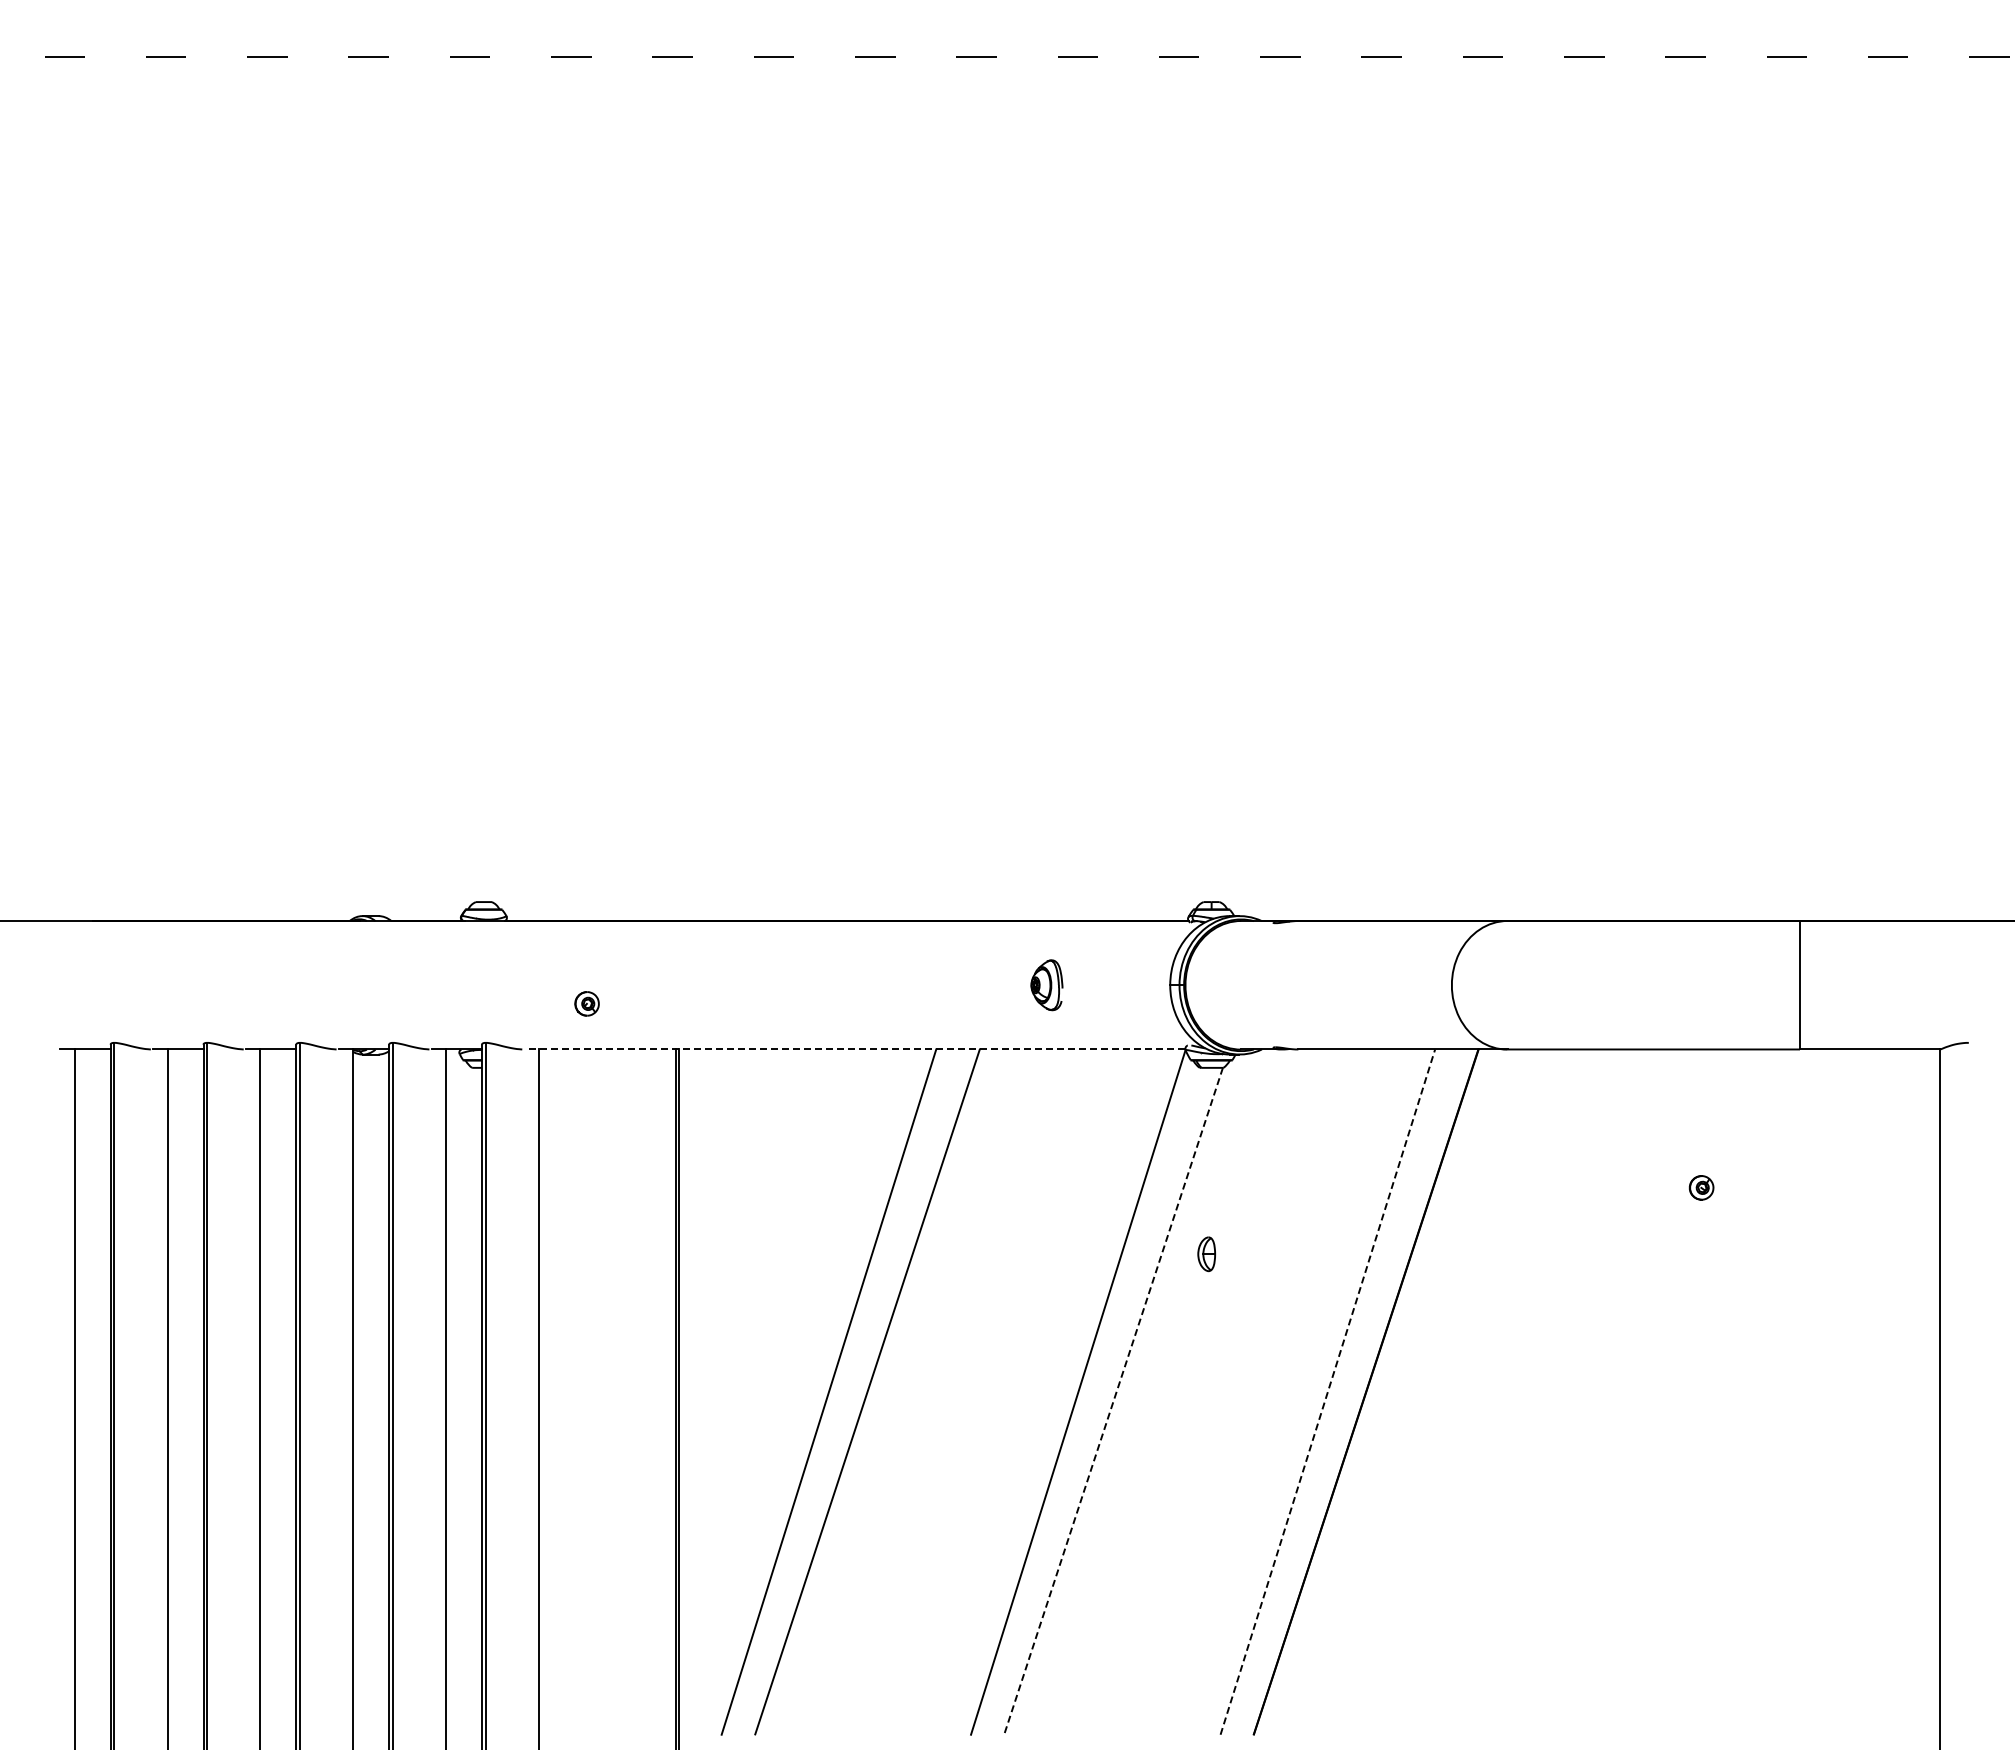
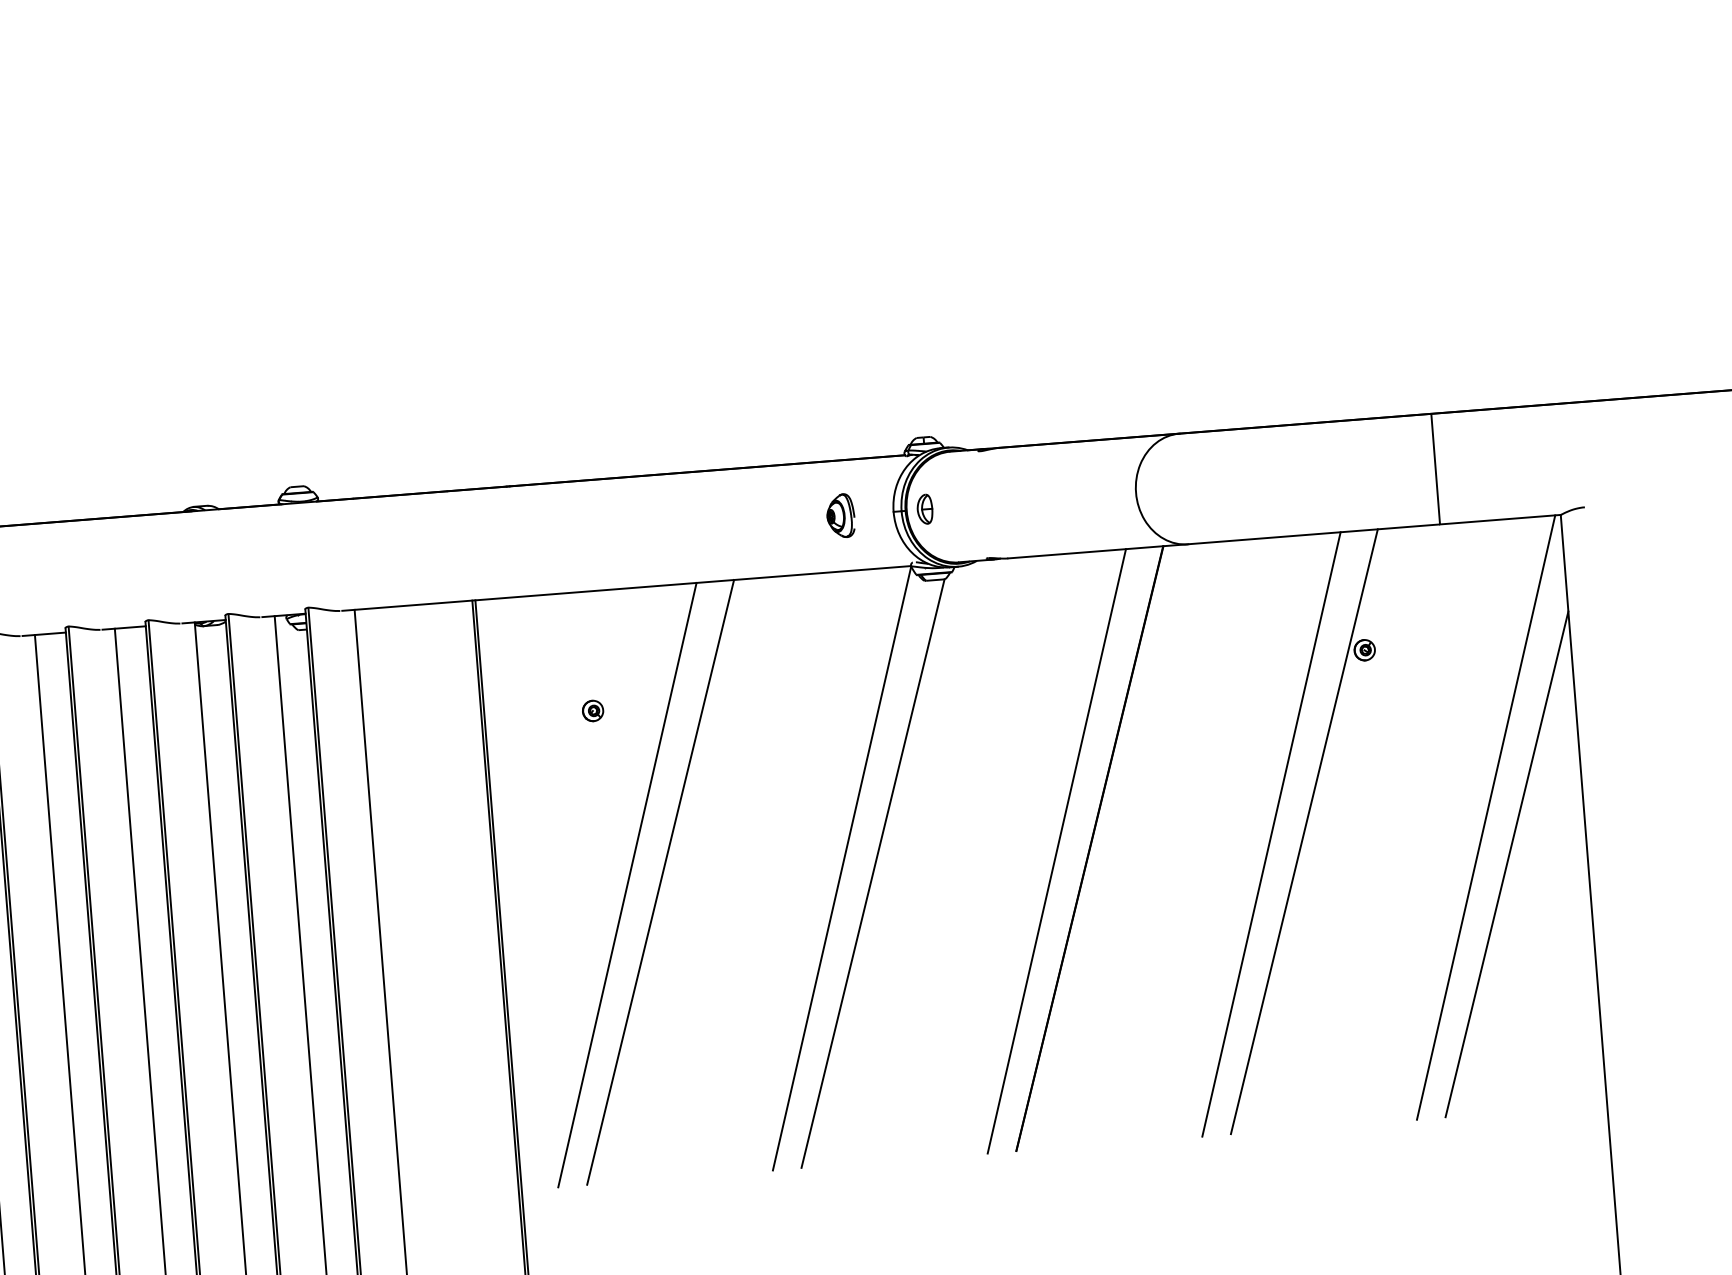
part: (1046, 985) -> (840, 516), moved
part: (586, 1003) -> (592, 710), moved
line: (854, 1049) -> (626, 588), dashed -> solid
part: (1206, 1254) -> (924, 509), moved
line: (1328, 1391) -> (1057, 850), dashed -> solid
line: (1576, 1391) -> (1270, 833), added
line: (1615, 1391) -> (1304, 831), added
line: (1826, 1391) -> (1486, 817), added
line: (1113, 1401) -> (872, 873), dashed -> solid
line: (1846, 1447) -> (1507, 863), added

